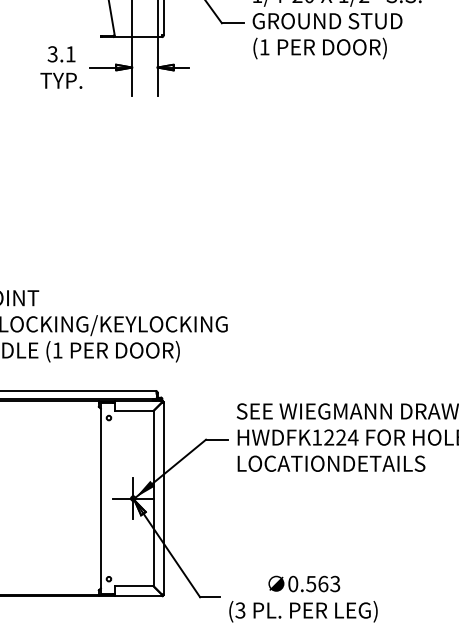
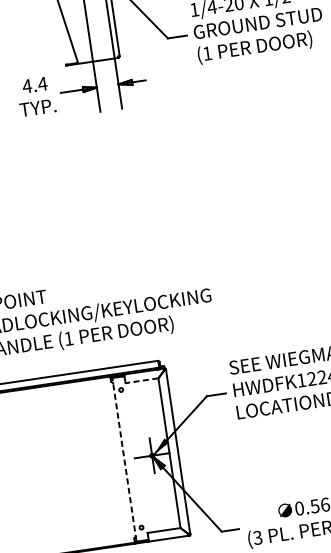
text: (61, 54) -> (34, 85), 3.1 -> 4.4
line: (133, 410) -> (141, 380), solid -> dashed
line: (100, 498) -> (124, 459), solid -> dashed

